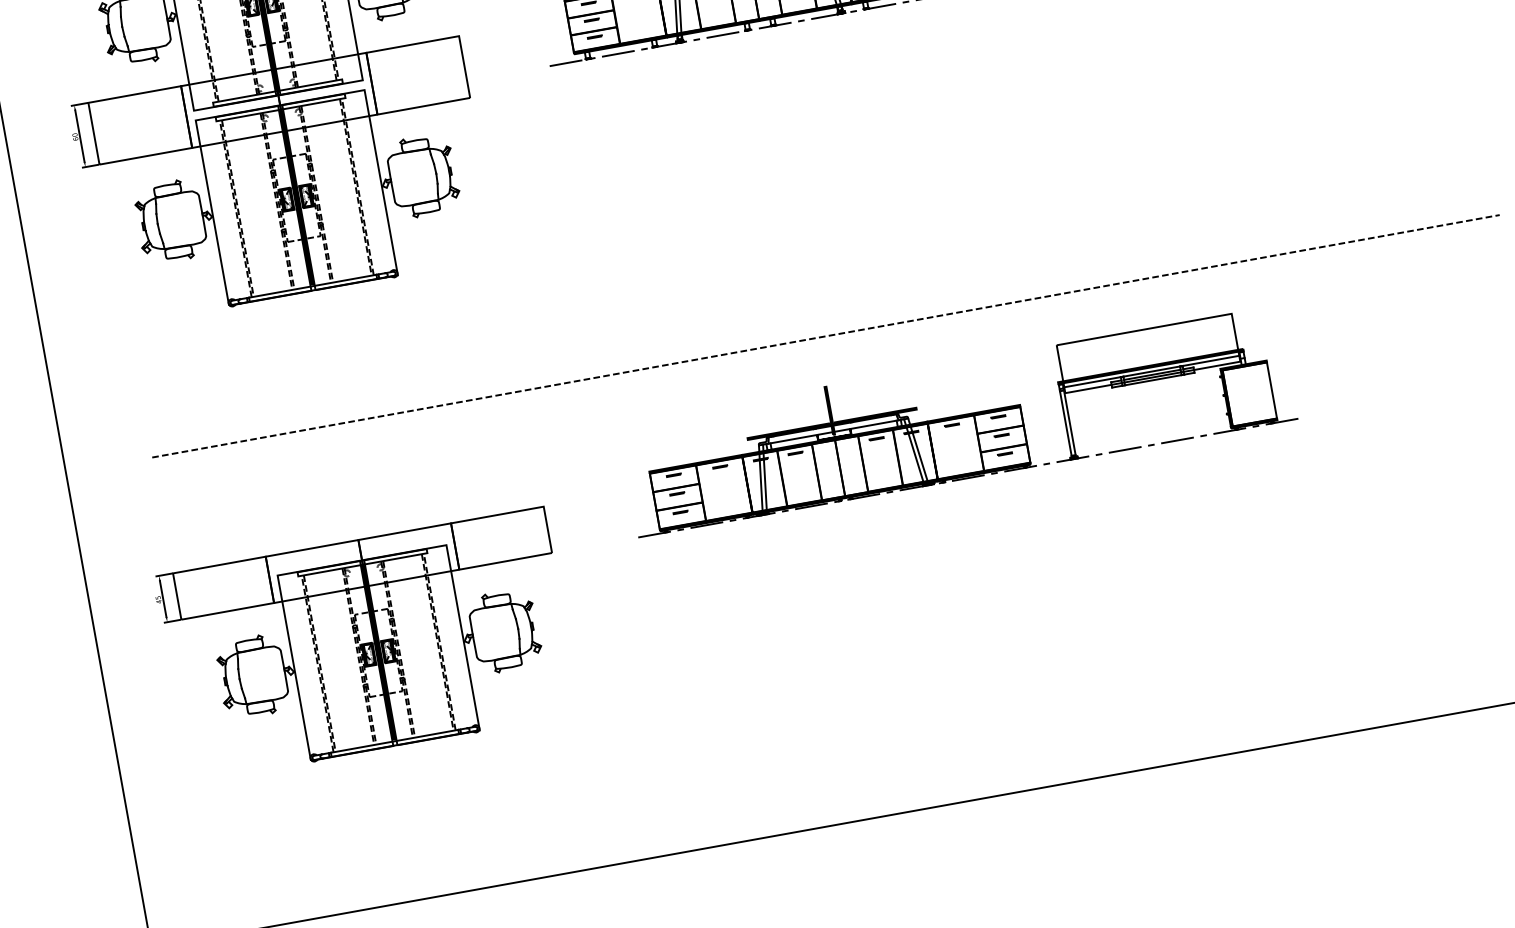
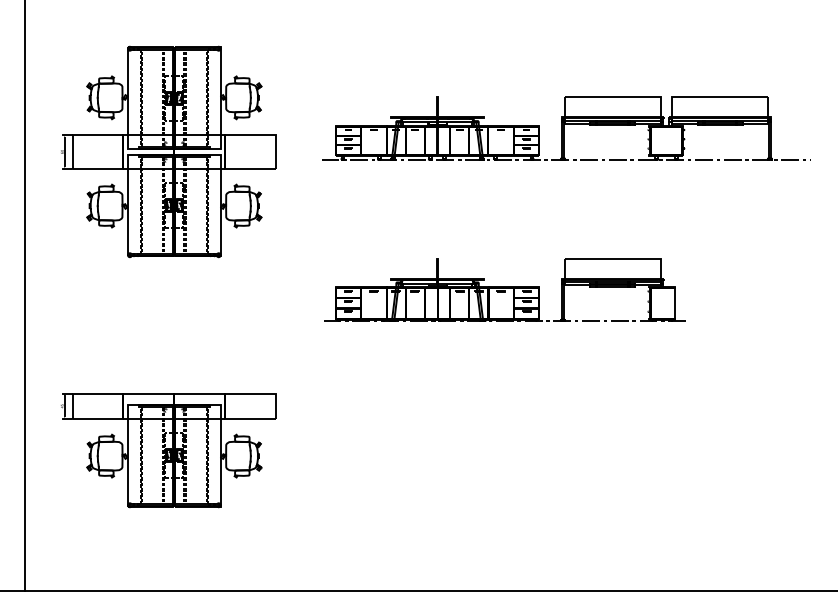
line: (825, 335) -> (442, 329), removed
part: (957, 420) -> (504, 289), moved

